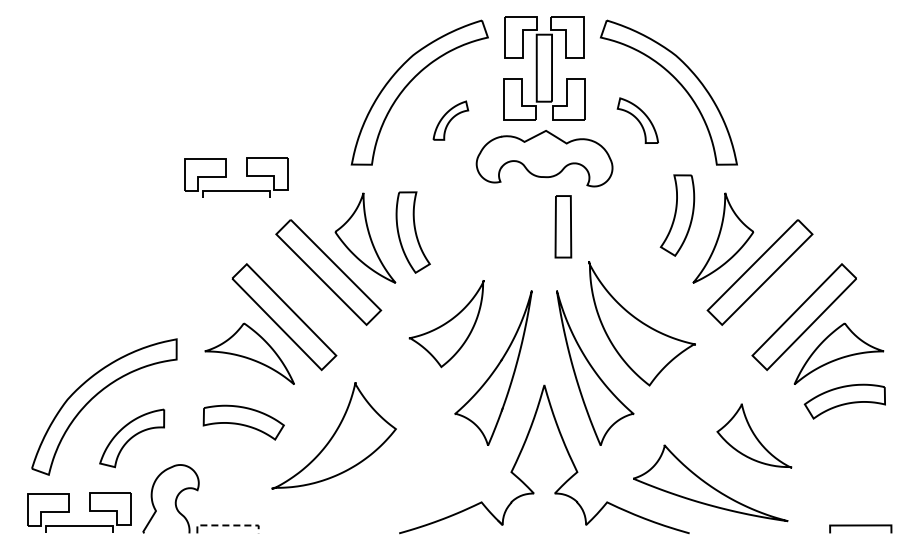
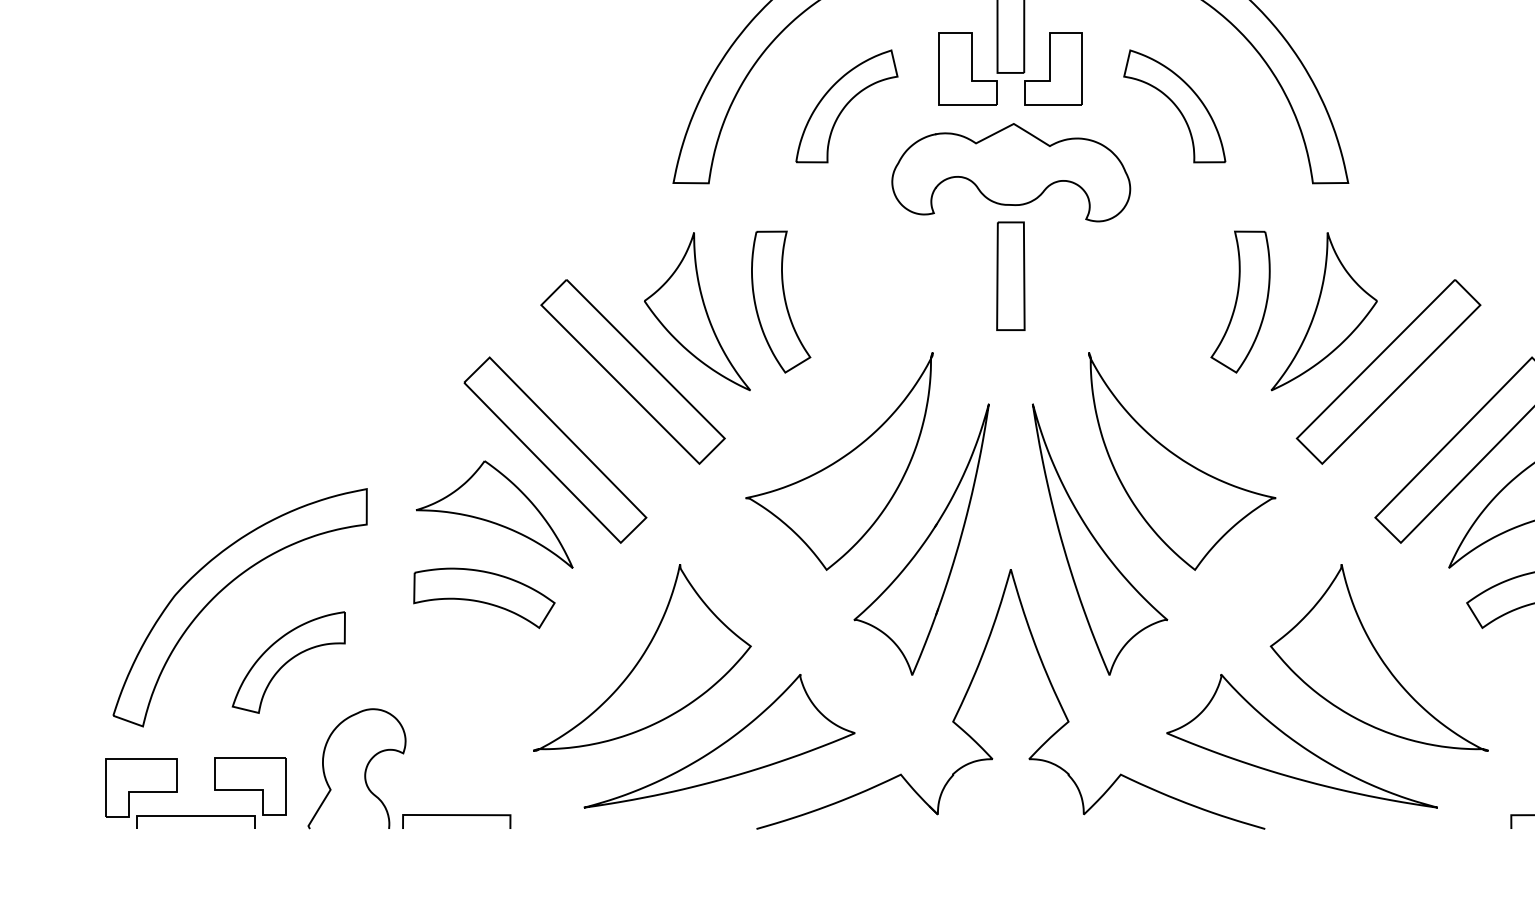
part: (450, 120) -> (846, 105), size x1.67
part: (637, 120) -> (1173, 105), size x1.43
part: (226, 177) -> (454, 205), removed
part: (677, 215) -> (1240, 301), moved
part: (563, 226) -> (1011, 275), moved
part: (446, 323) -> (839, 461), size x1.43
part: (243, 422) -> (483, 597), moved
part: (754, 435) -> (1378, 657), size x1.67
part: (377, 483) -> (718, 741), added
line: (228, 525) -> (457, 815), dashed -> solid

